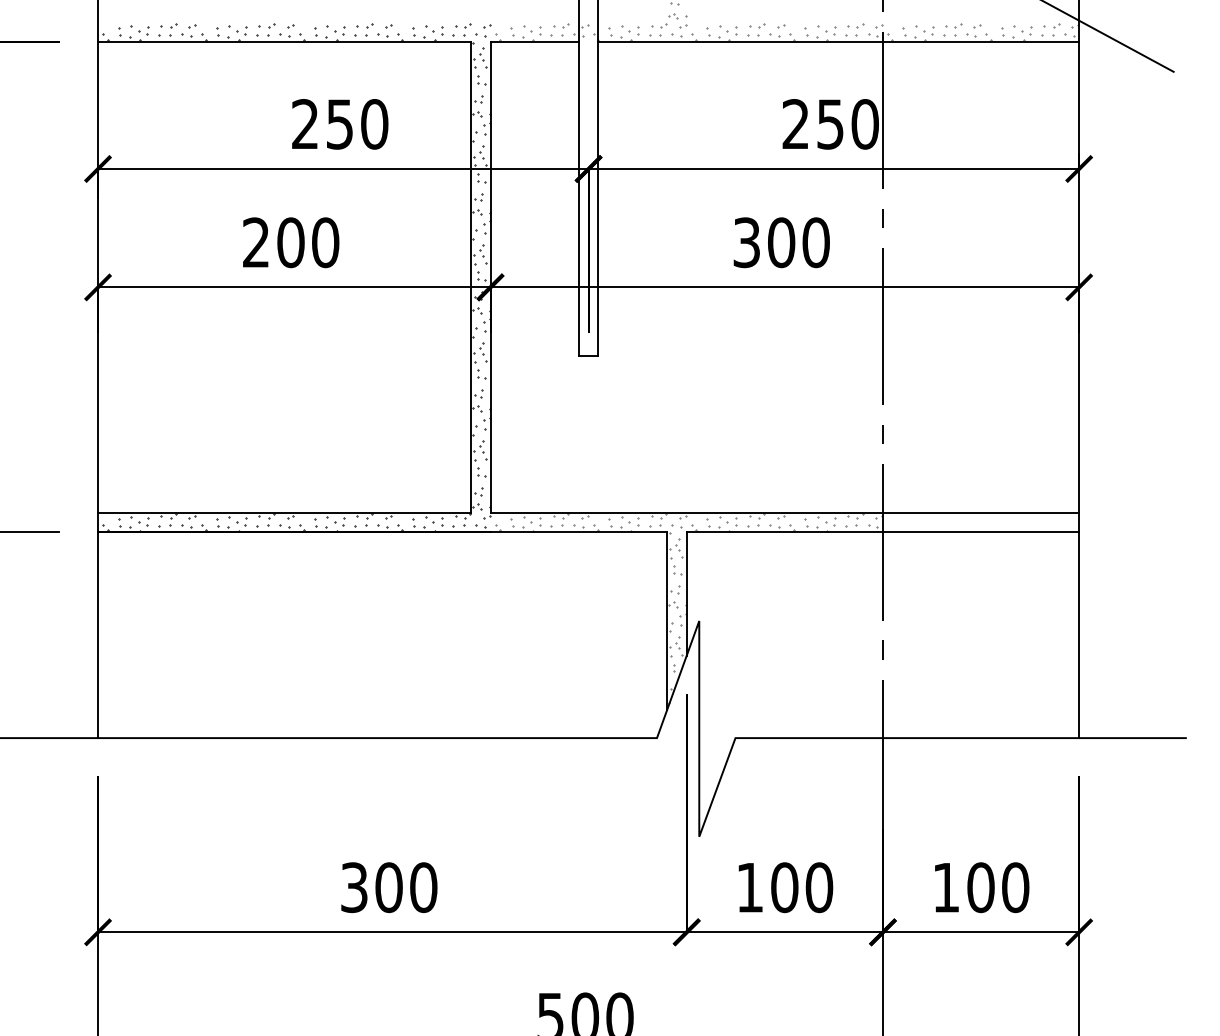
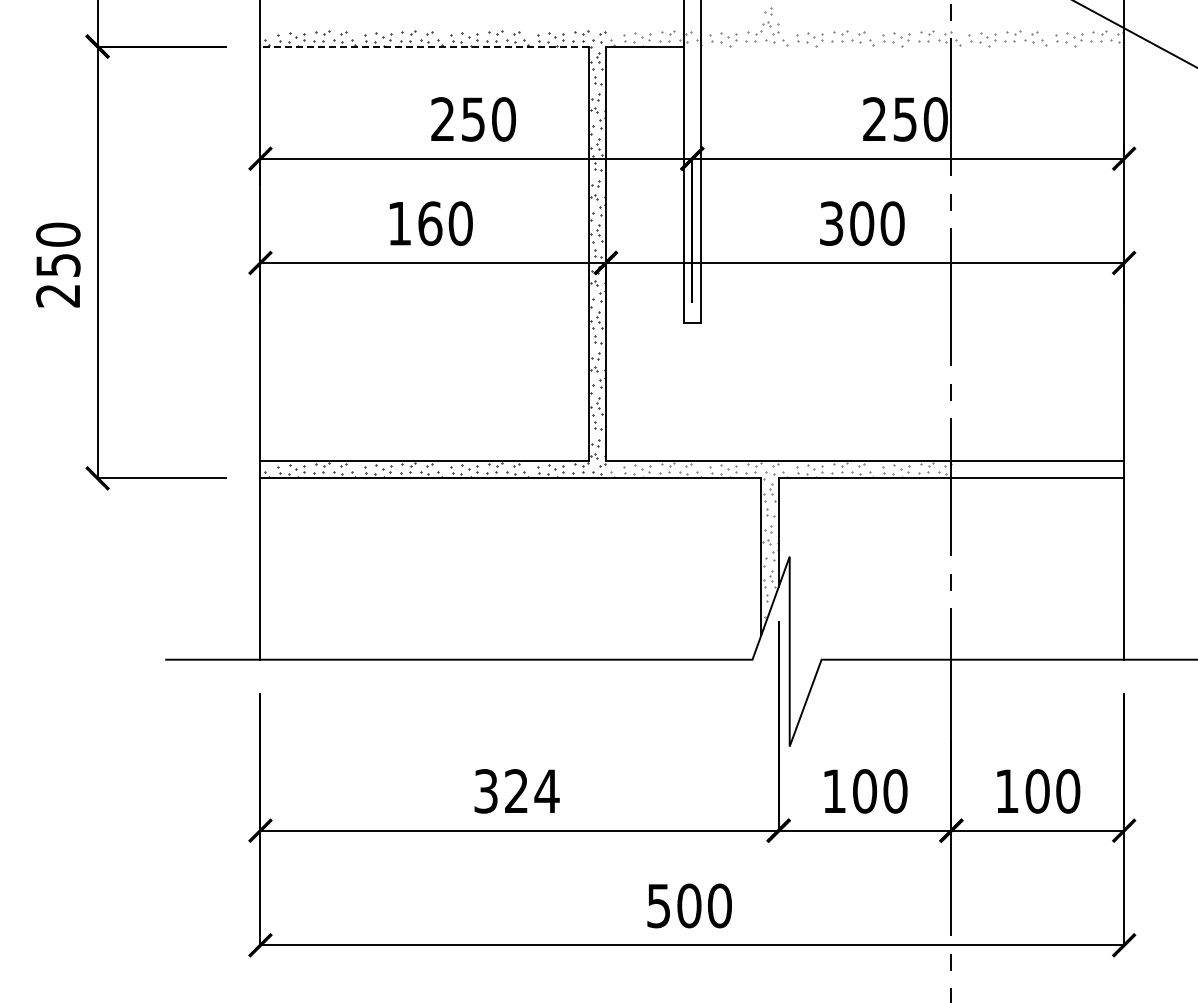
line: (284, 41) -> (424, 46), solid -> dashed
line: (838, 41) -> (912, 46), removed
text: (274, 242) -> (415, 223), 200 -> 160
text: (405, 887) -> (531, 791), 300 -> 324

